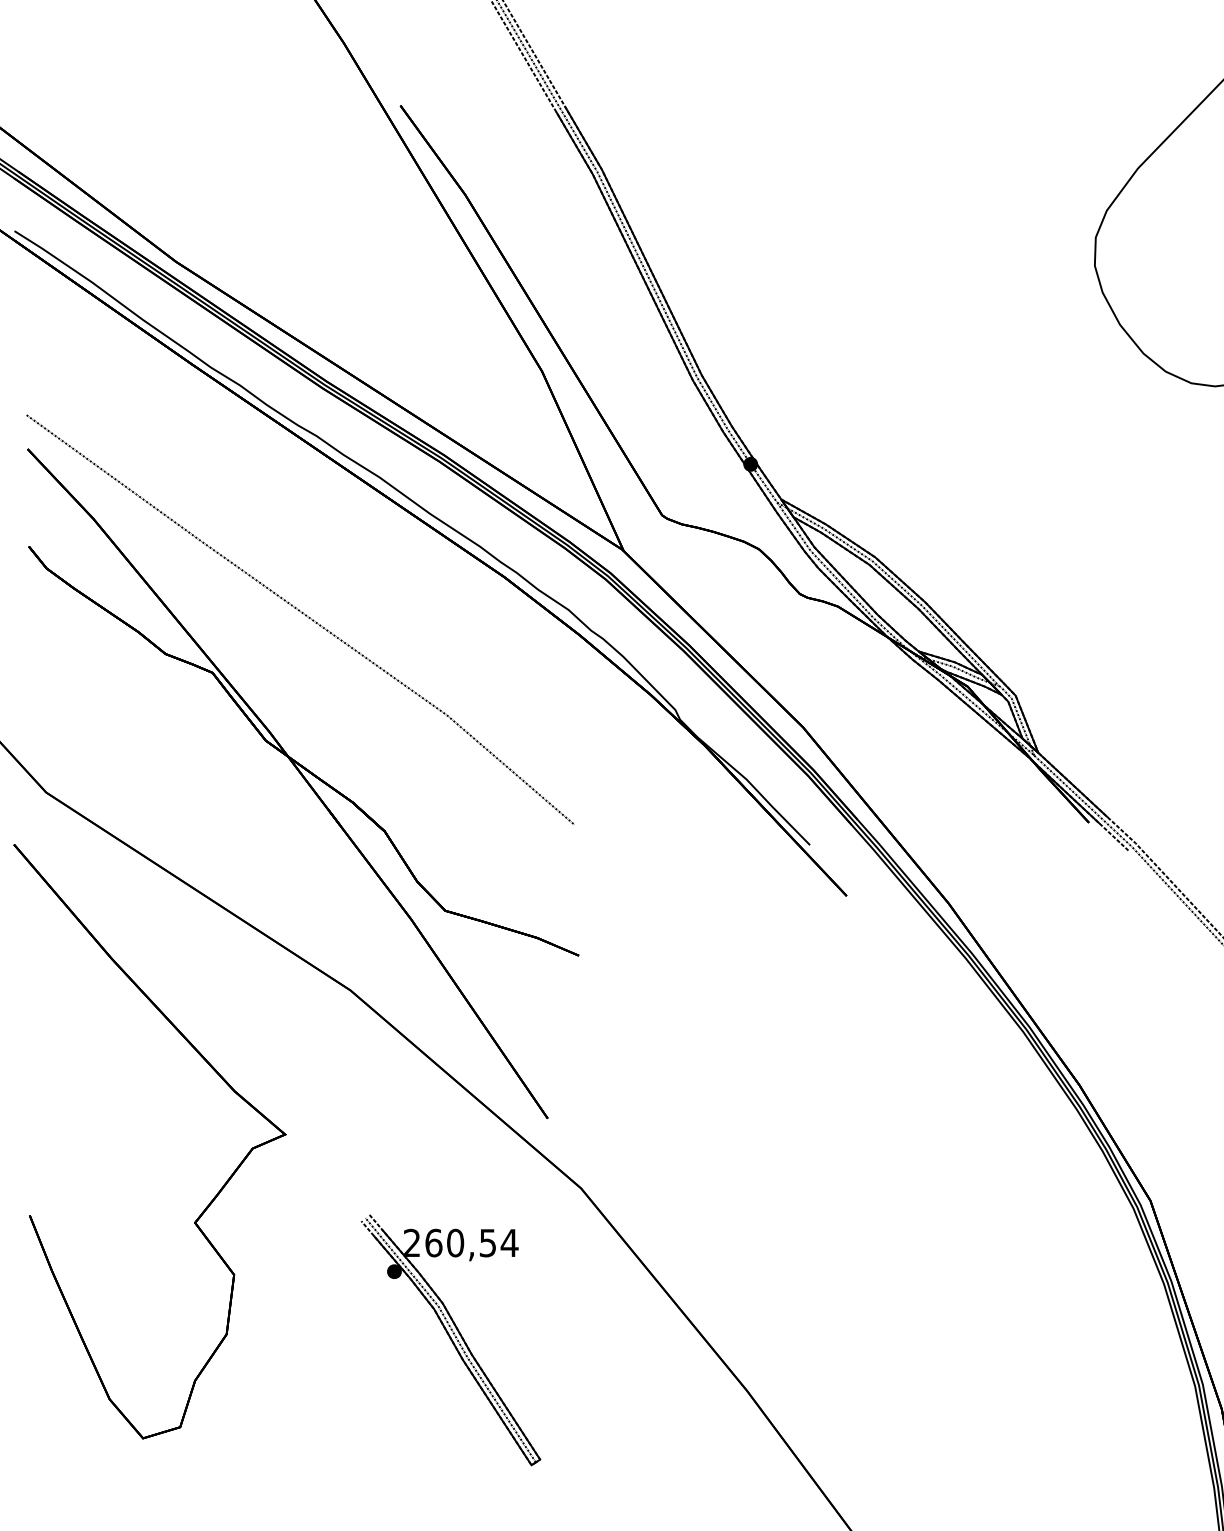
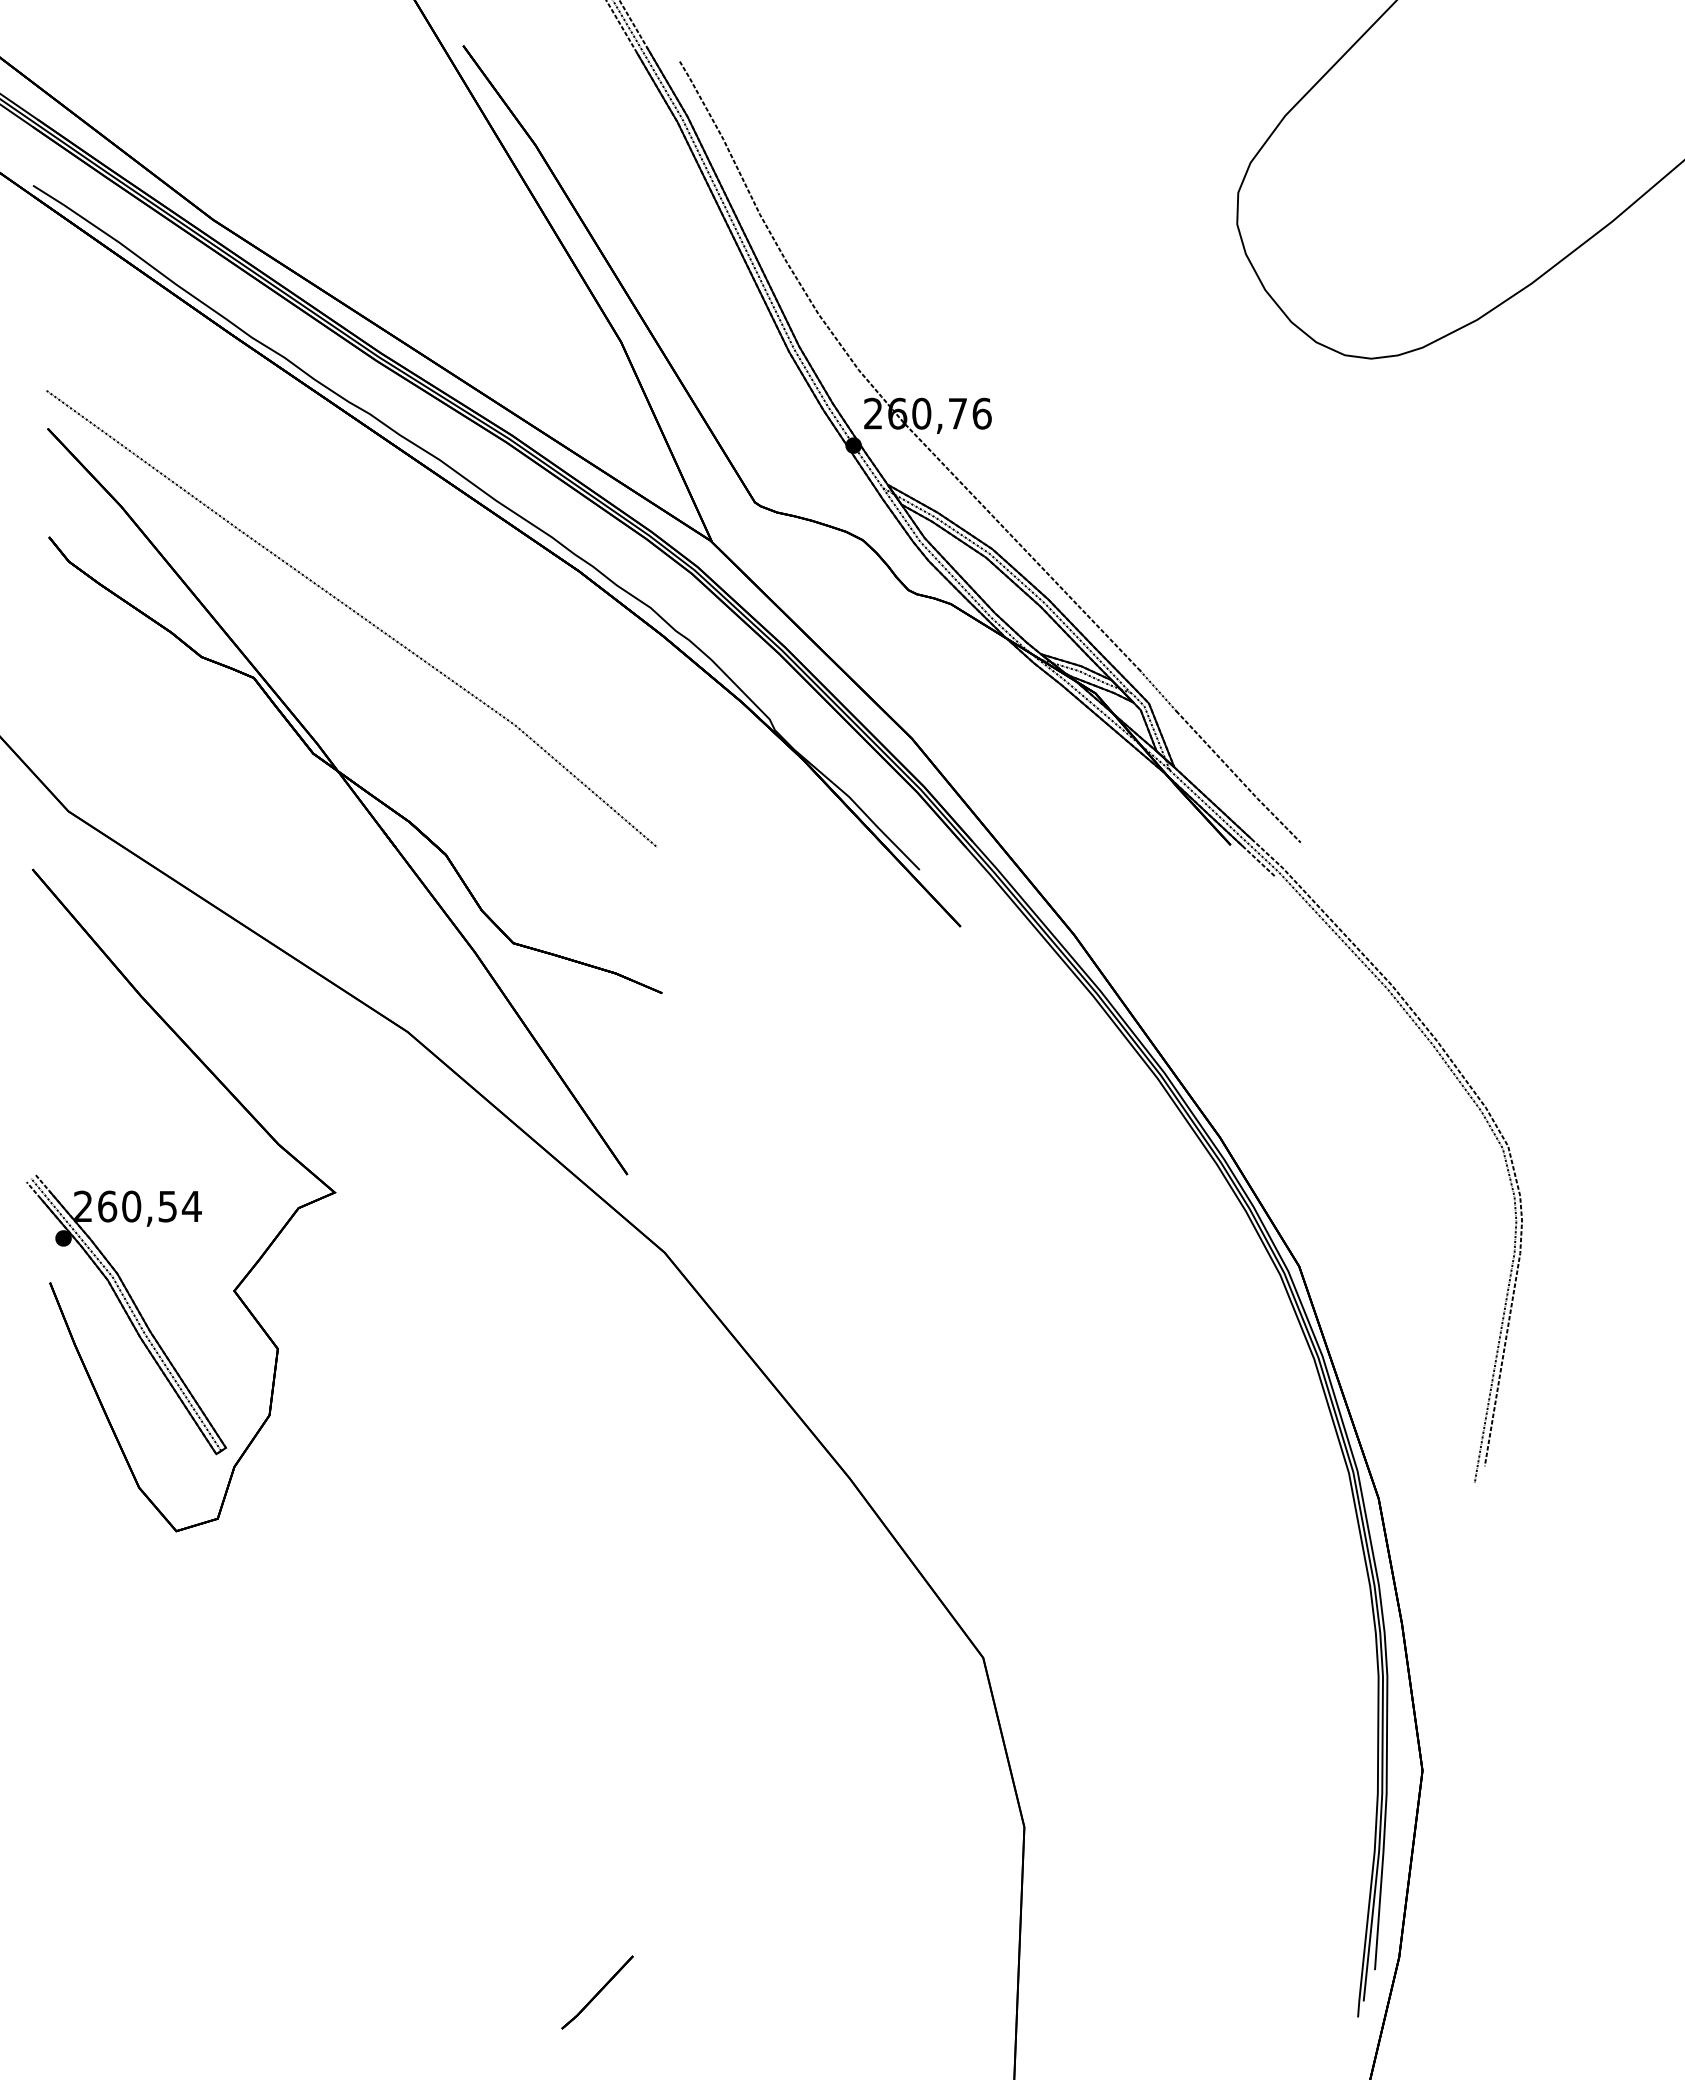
part: (869, 449) -> (985, 429), added
part: (450, 1339) -> (126, 1314), moved

